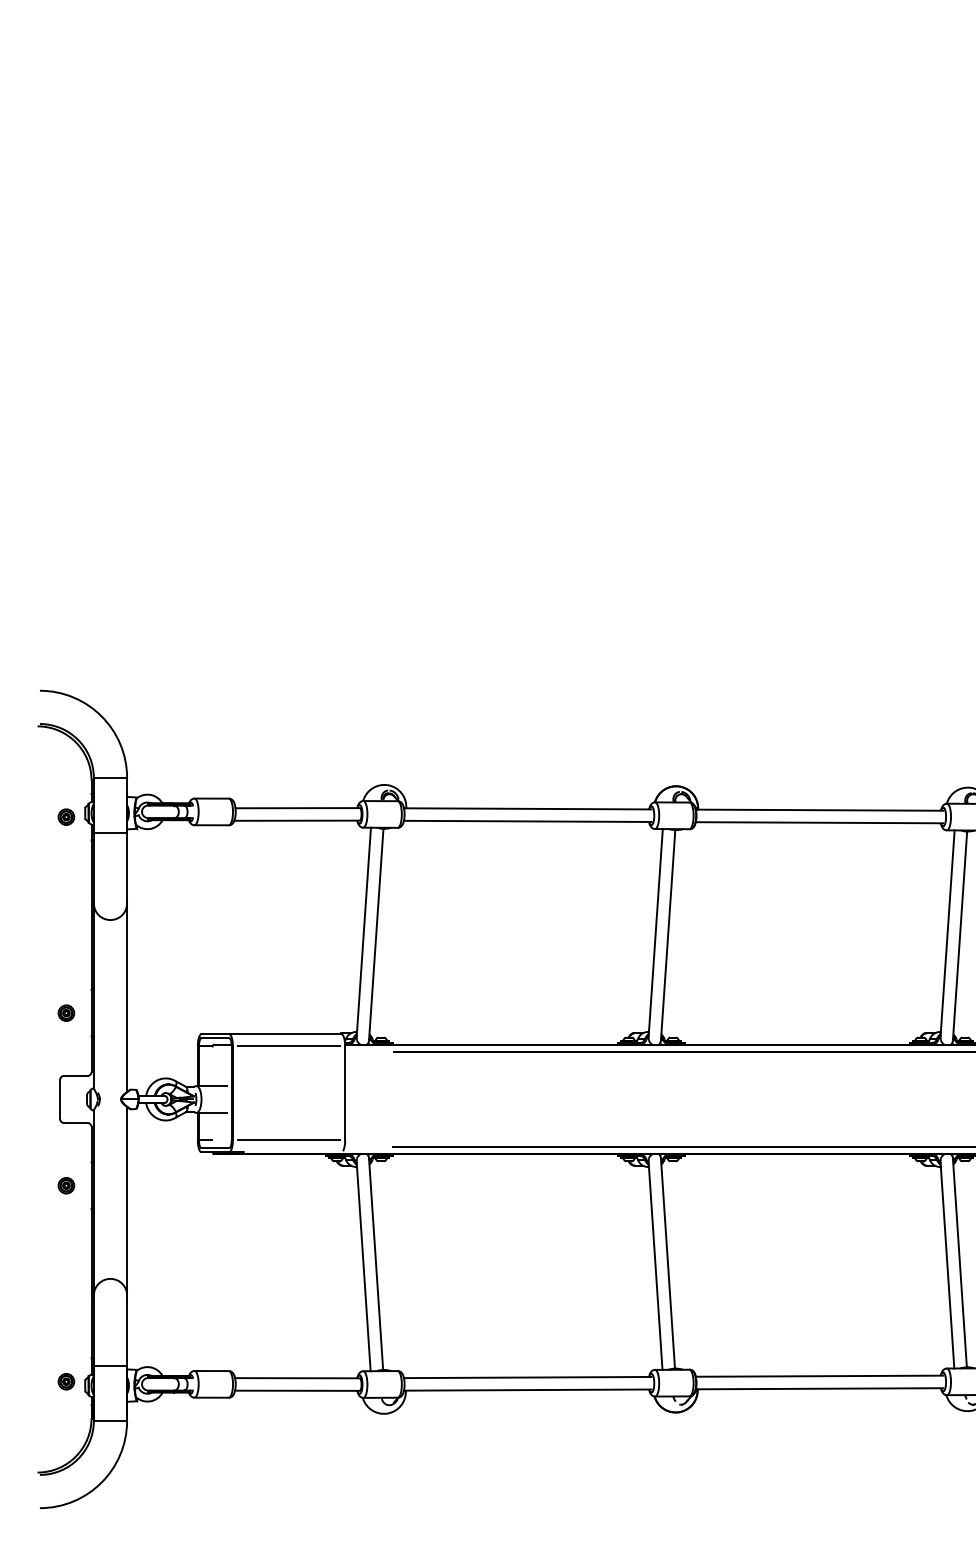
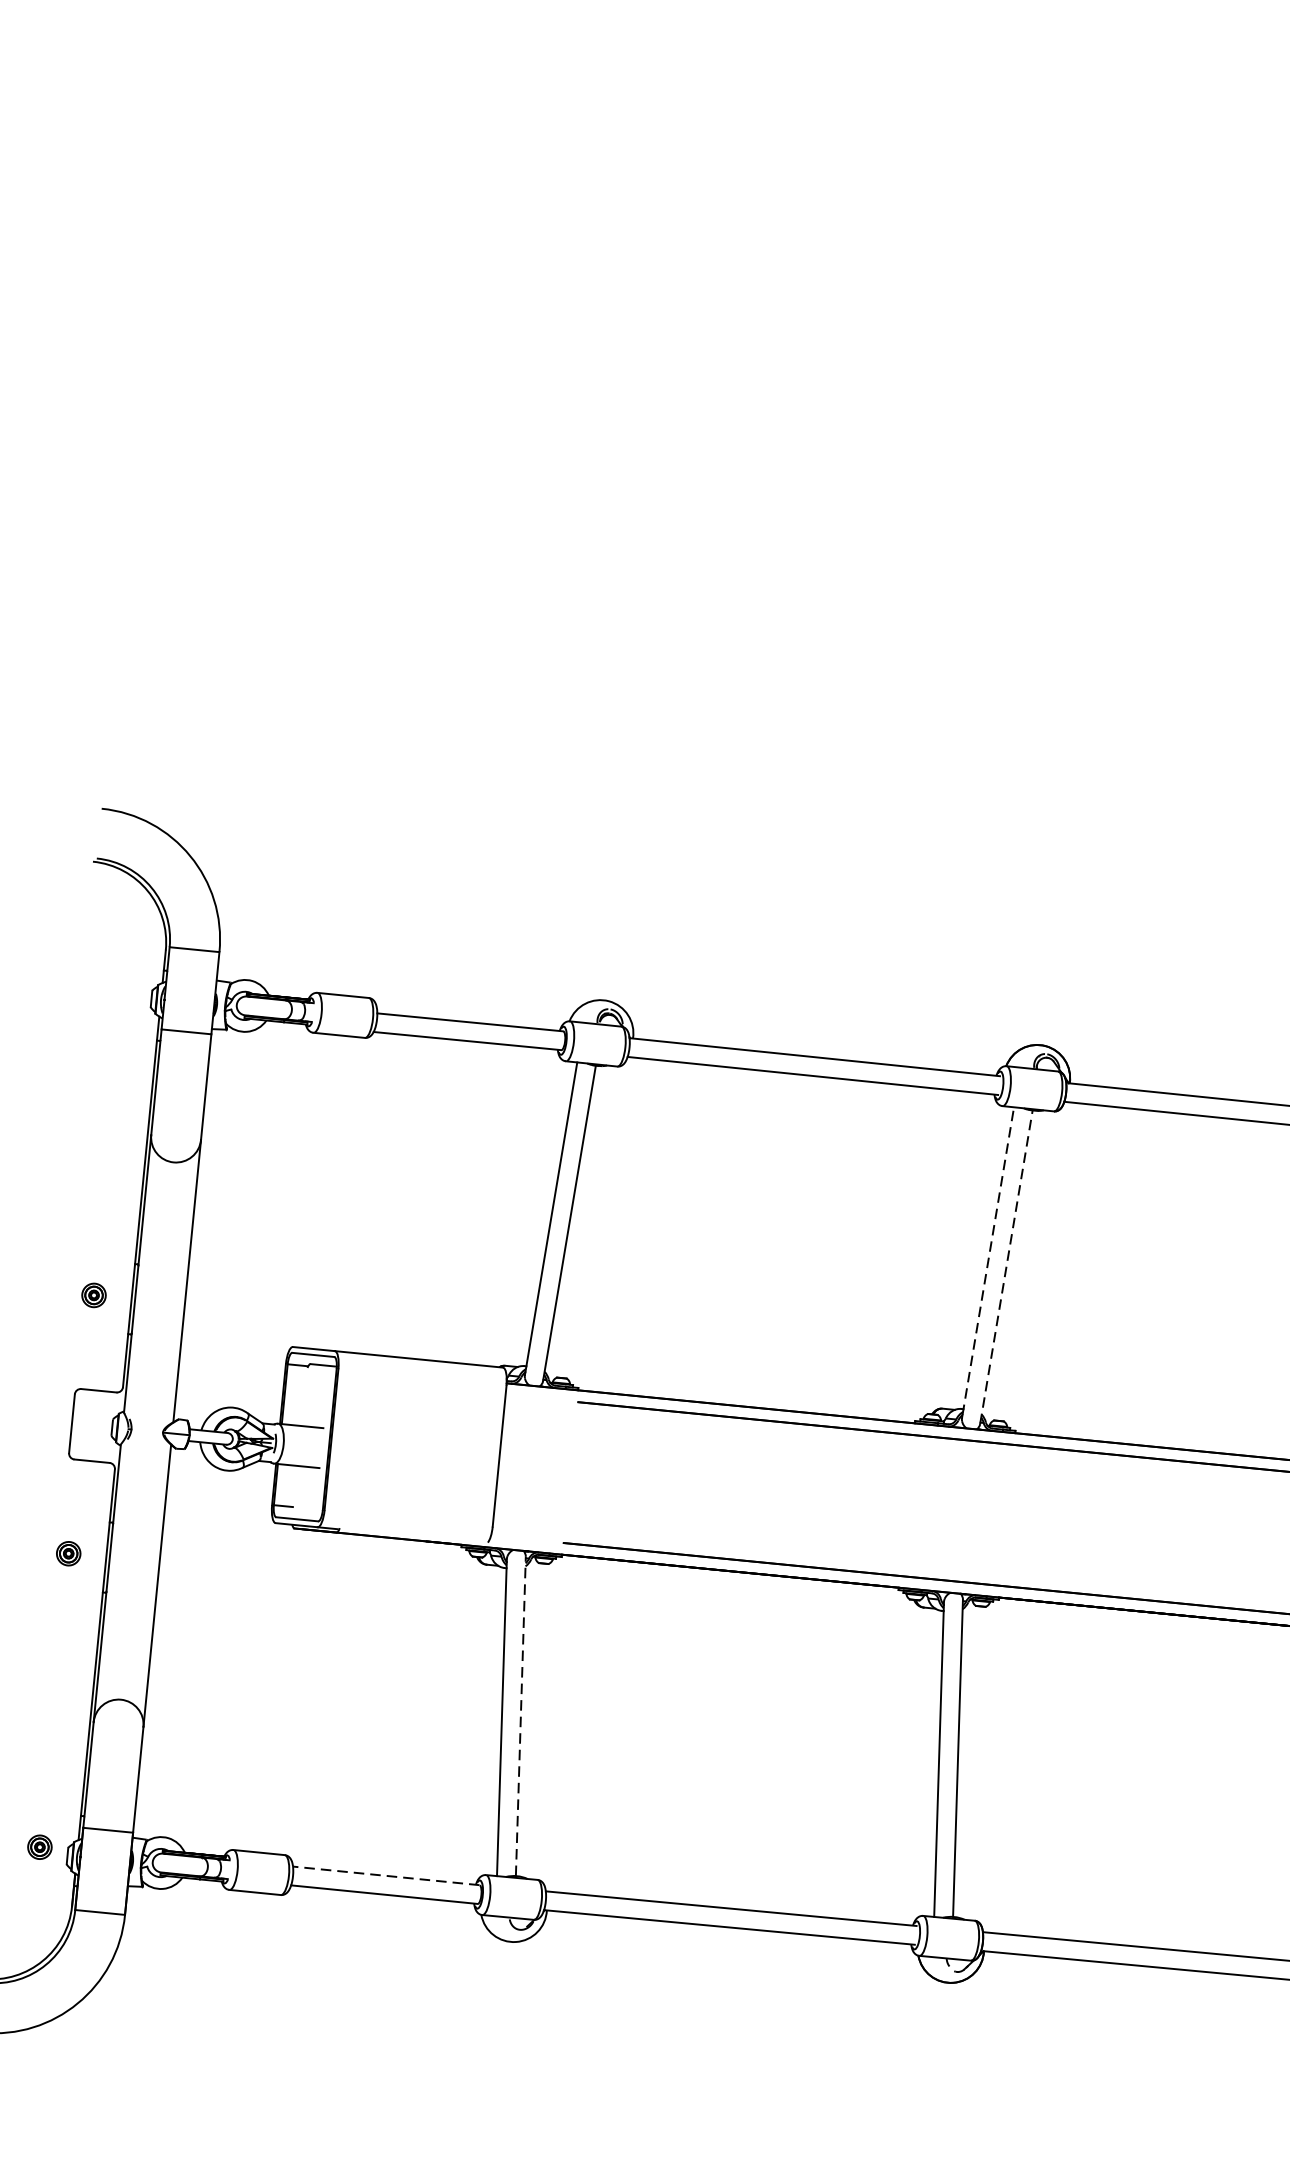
part: (66, 816) -> (123, 1000), removed
line: (655, 932) -> (987, 1261), solid -> dashed
line: (668, 935) -> (1006, 1267), solid -> dashed
line: (288, 1046) -> (421, 1377), removed
line: (288, 1140) -> (407, 1518), removed
line: (376, 1263) -> (521, 1715), solid -> dashed
line: (296, 1378) -> (384, 1876), solid -> dashed

